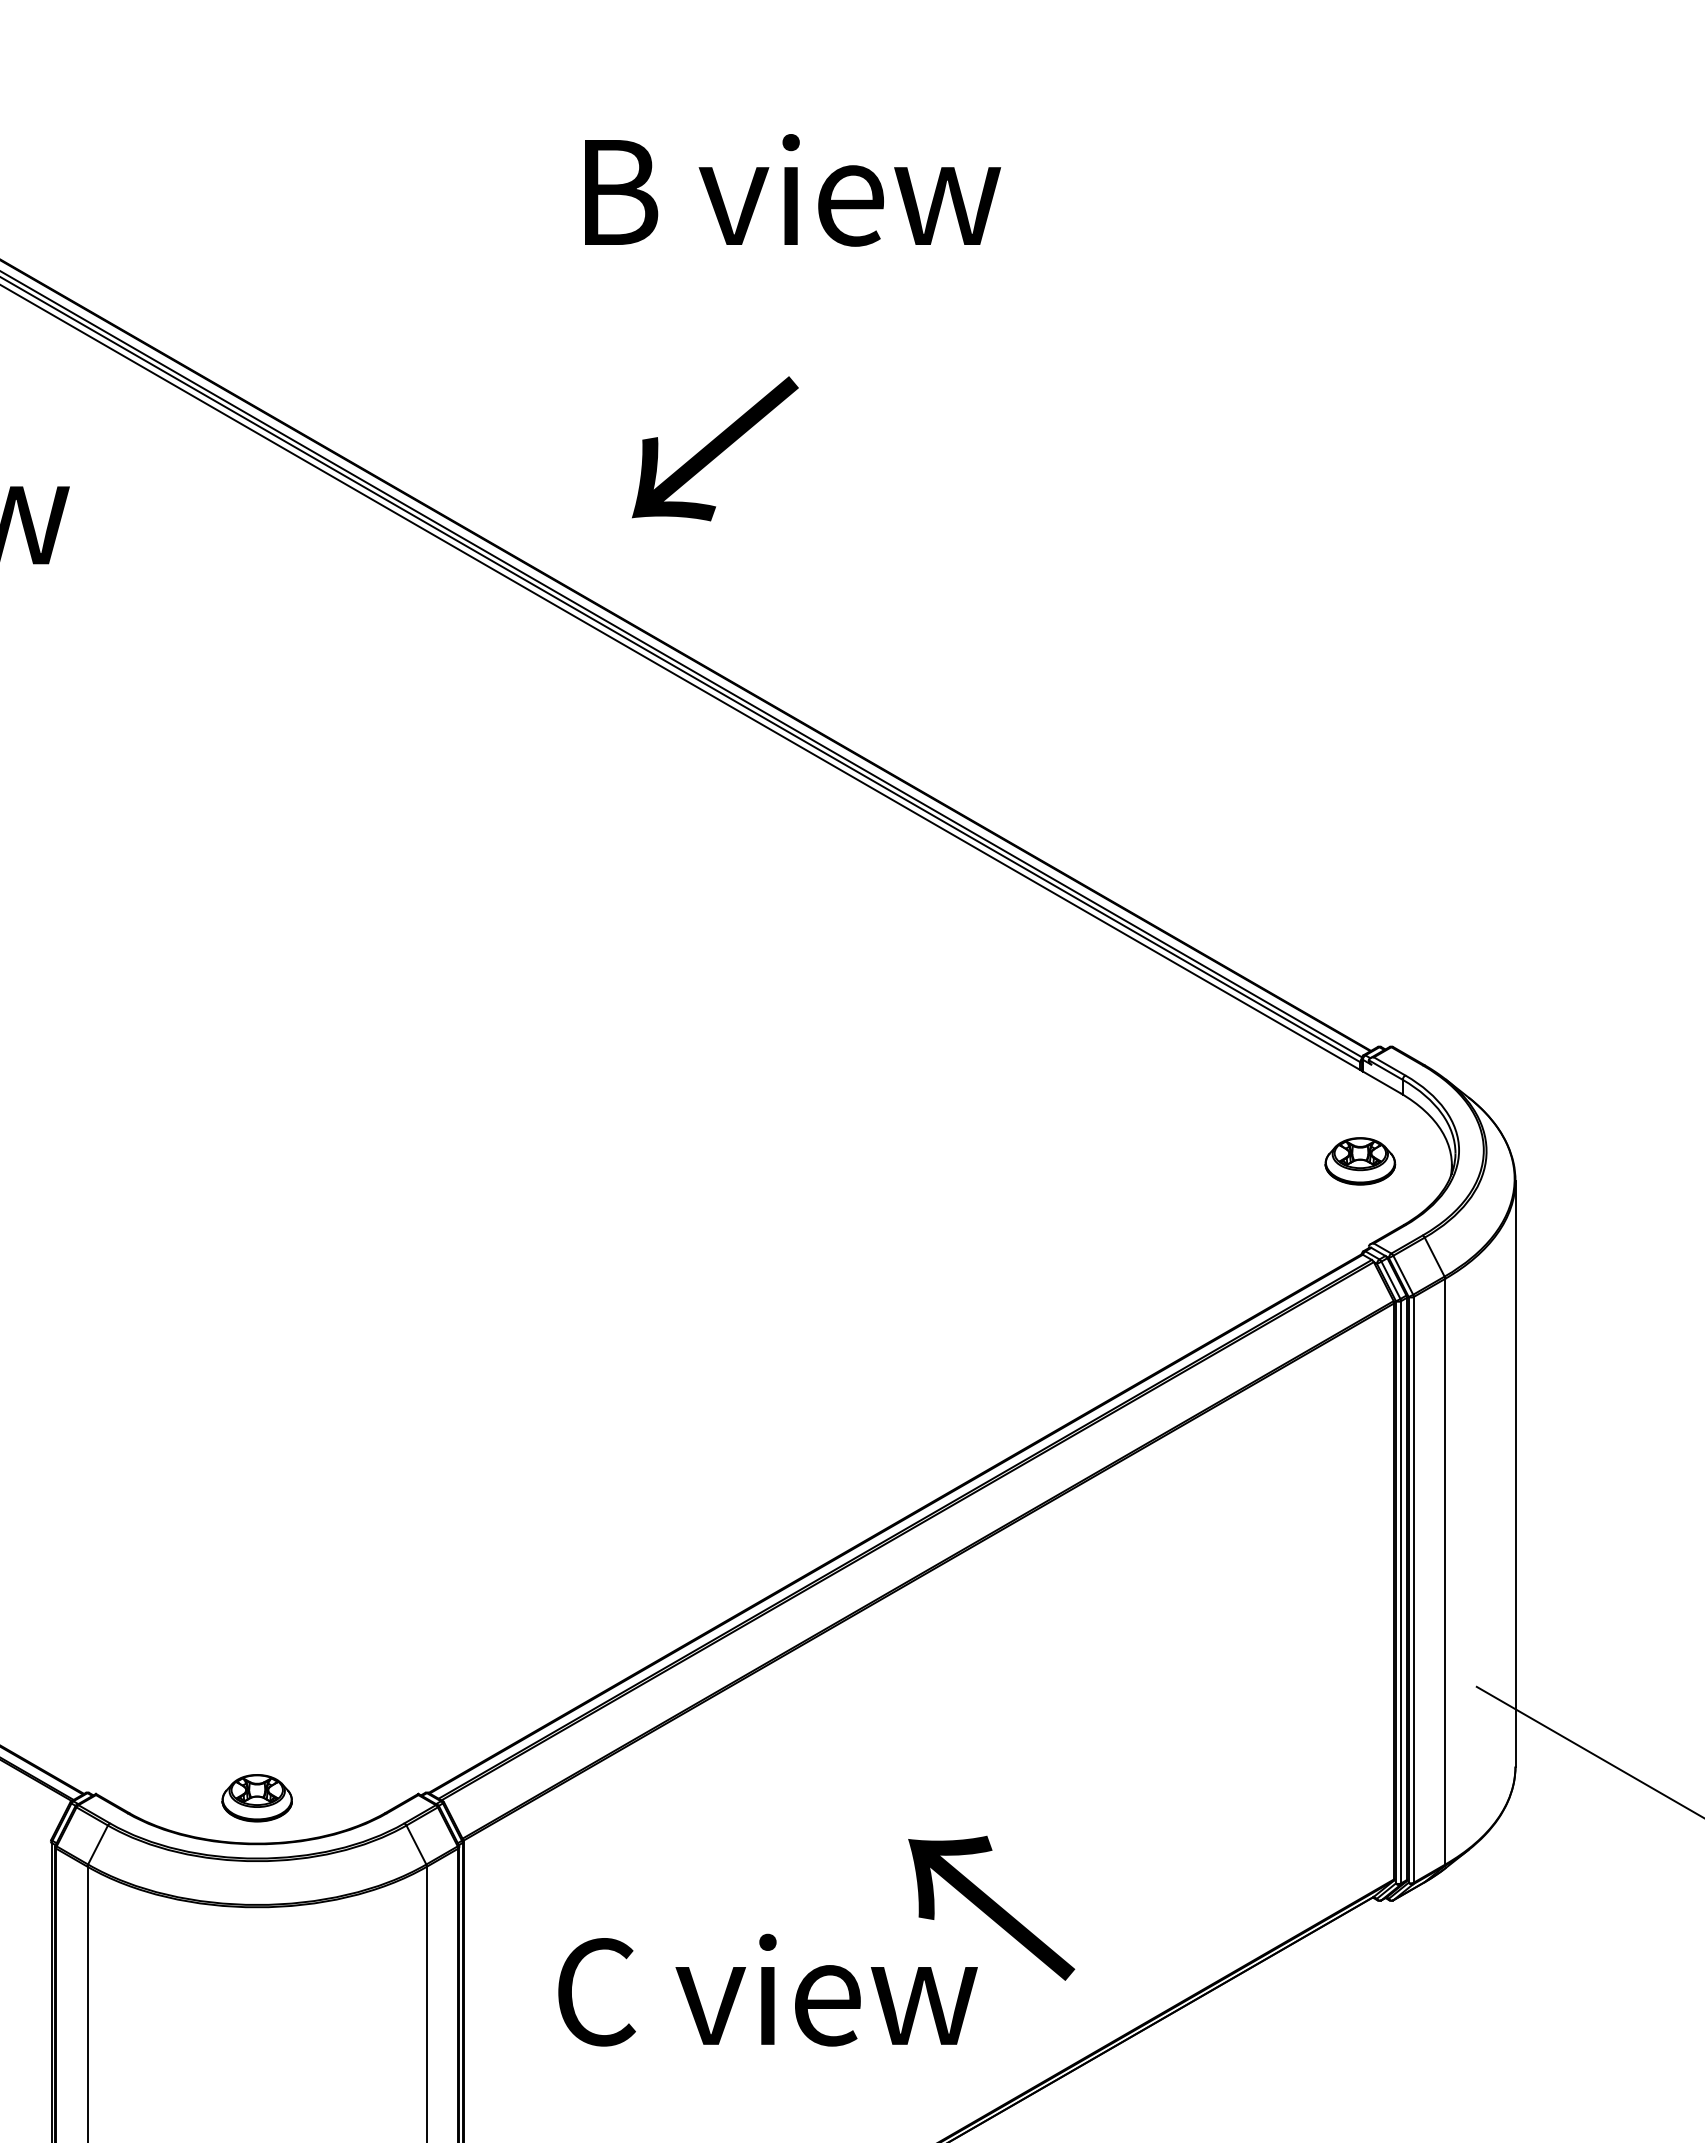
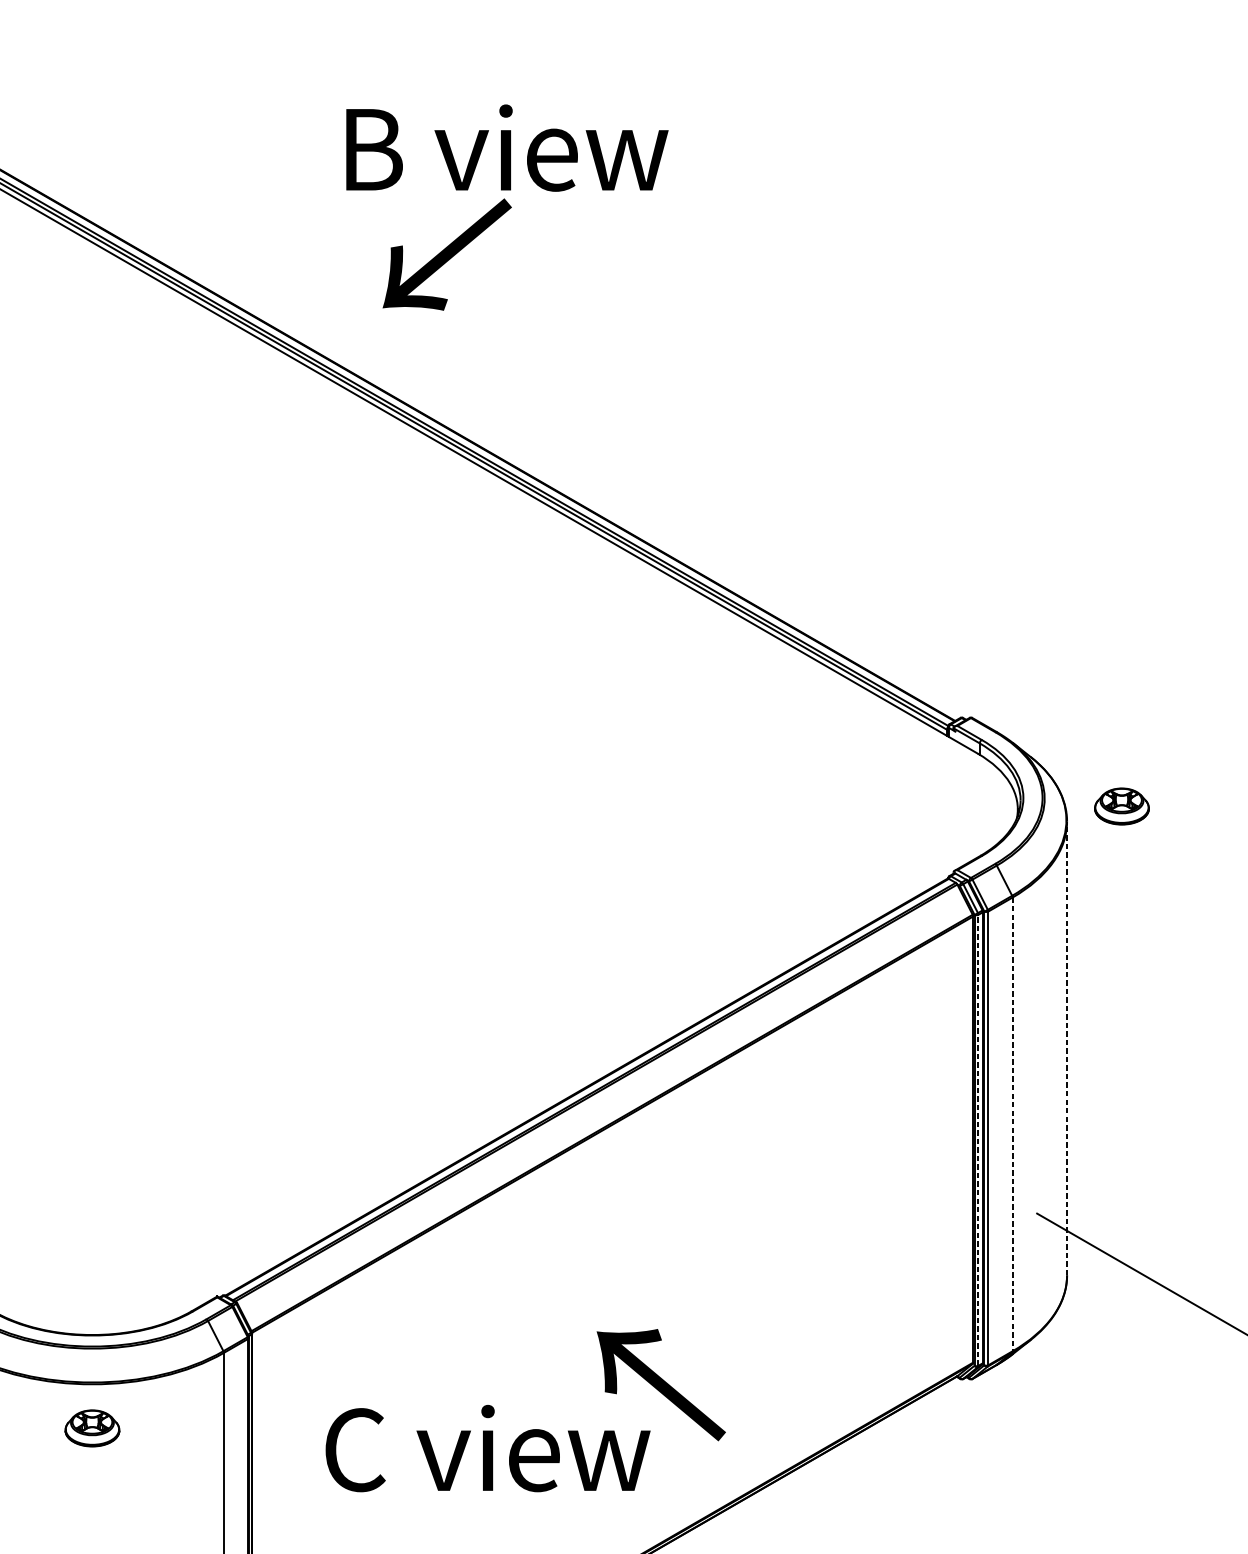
text: (793, 190) -> (507, 148), moved
part: (1360, 1161) -> (1122, 806), moved
line: (1515, 1473) -> (1067, 1048), solid -> dashed
line: (1445, 1571) -> (1012, 1124), solid -> dashed
line: (1401, 1591) -> (978, 1139), solid -> dashed
part: (256, 1798) -> (91, 1428), moved

